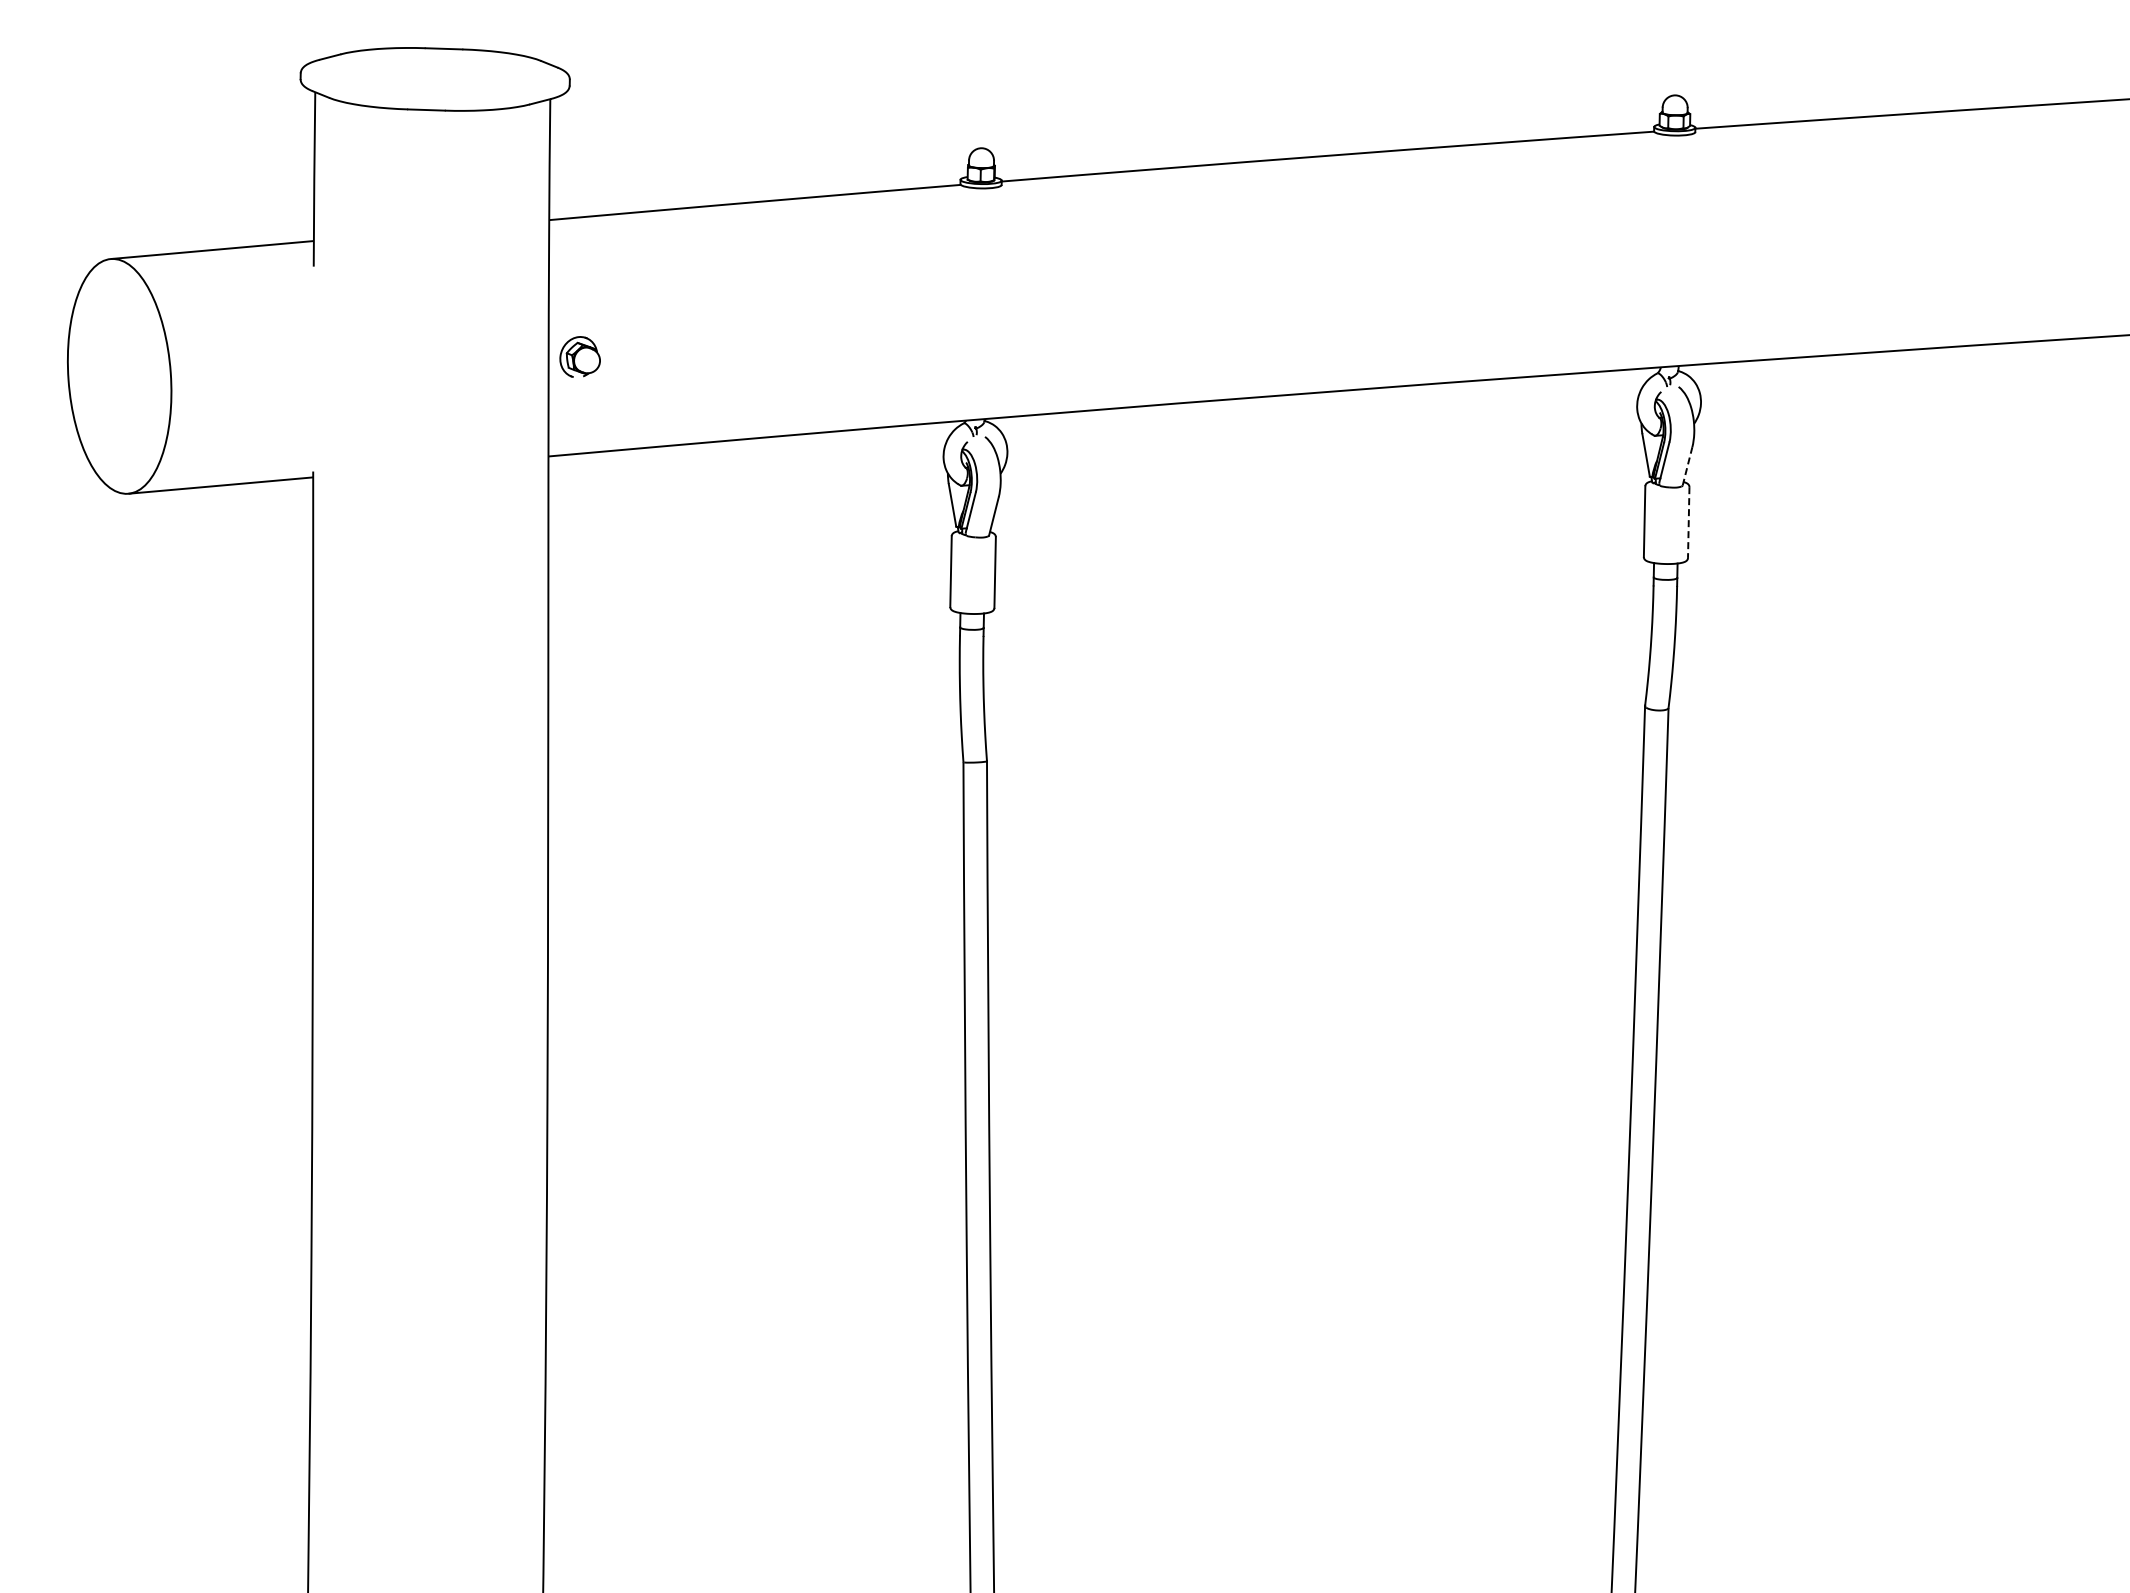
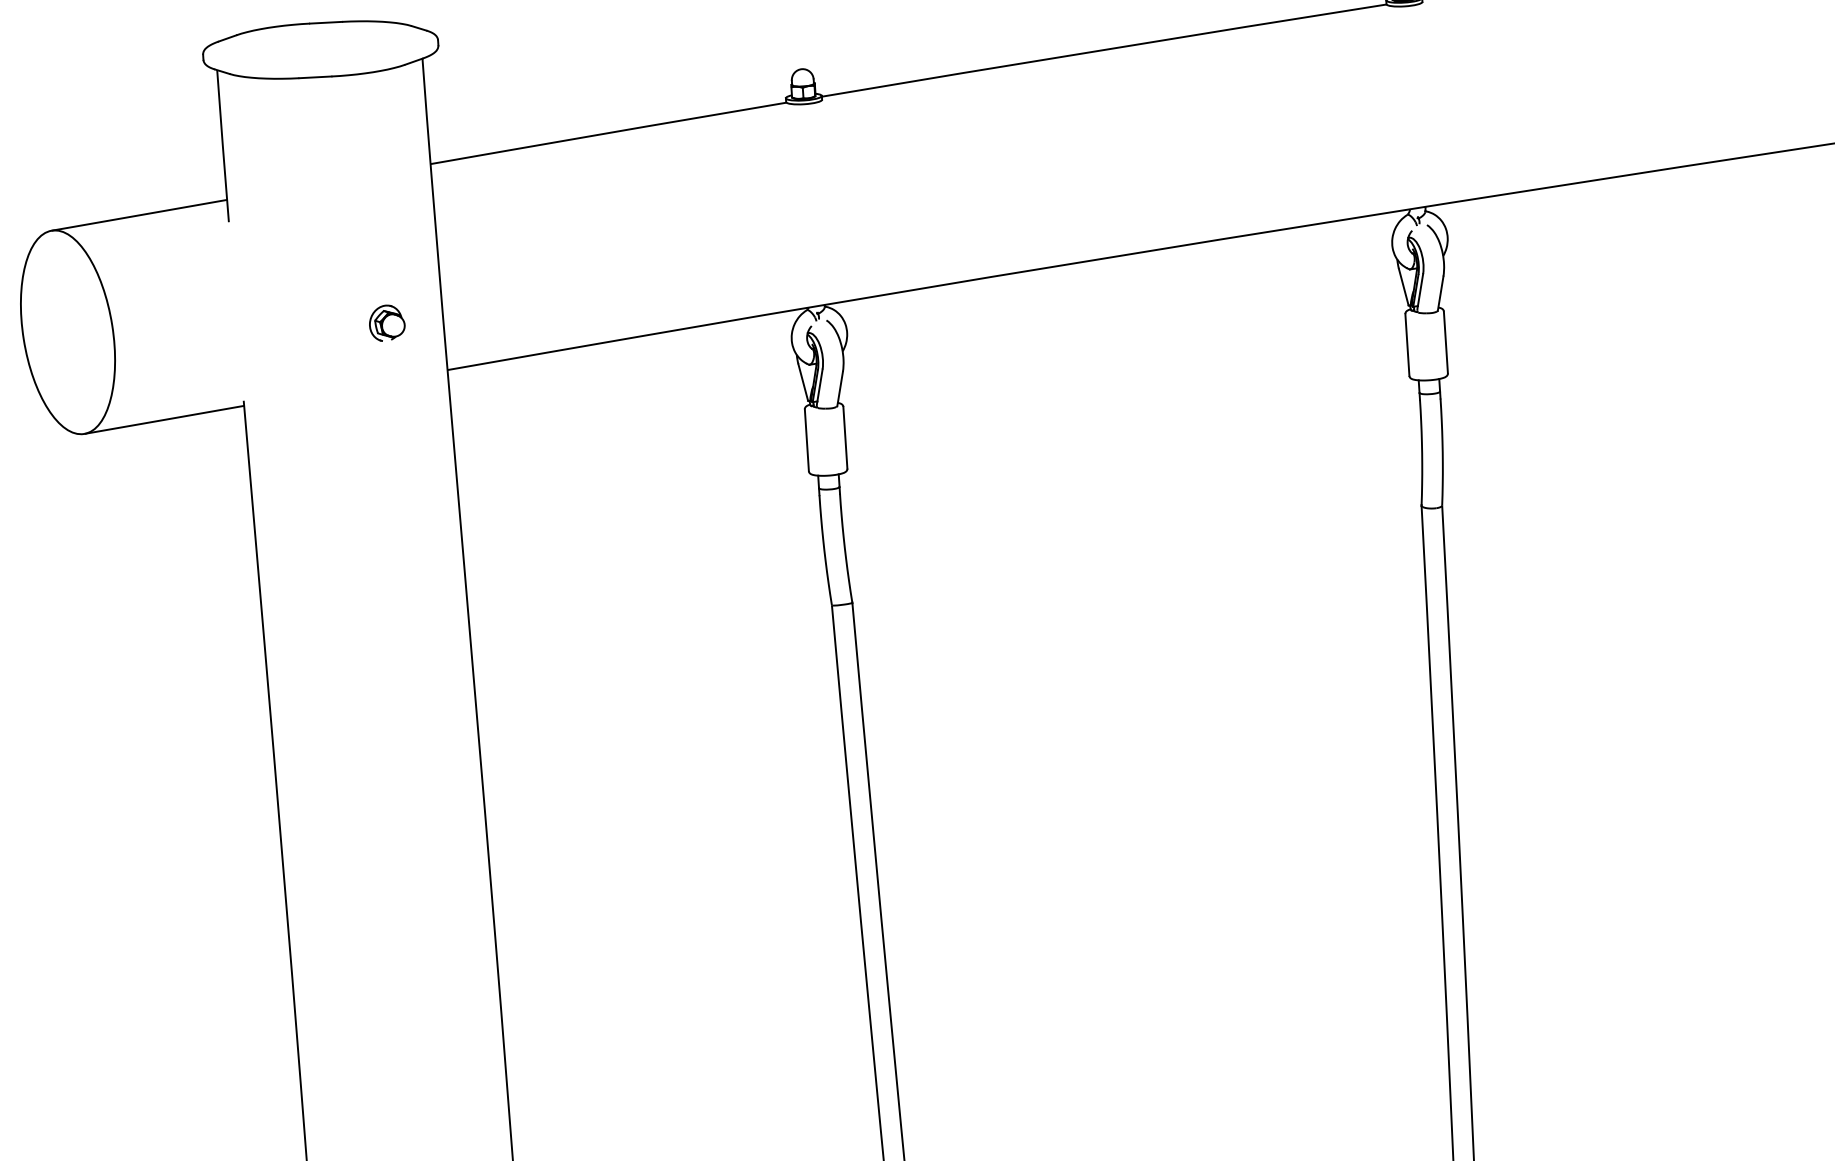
part: (579, 356) -> (386, 322), moved
line: (1687, 466) -> (1440, 293), dashed -> solid
line: (1688, 523) -> (1445, 343), dashed -> solid

